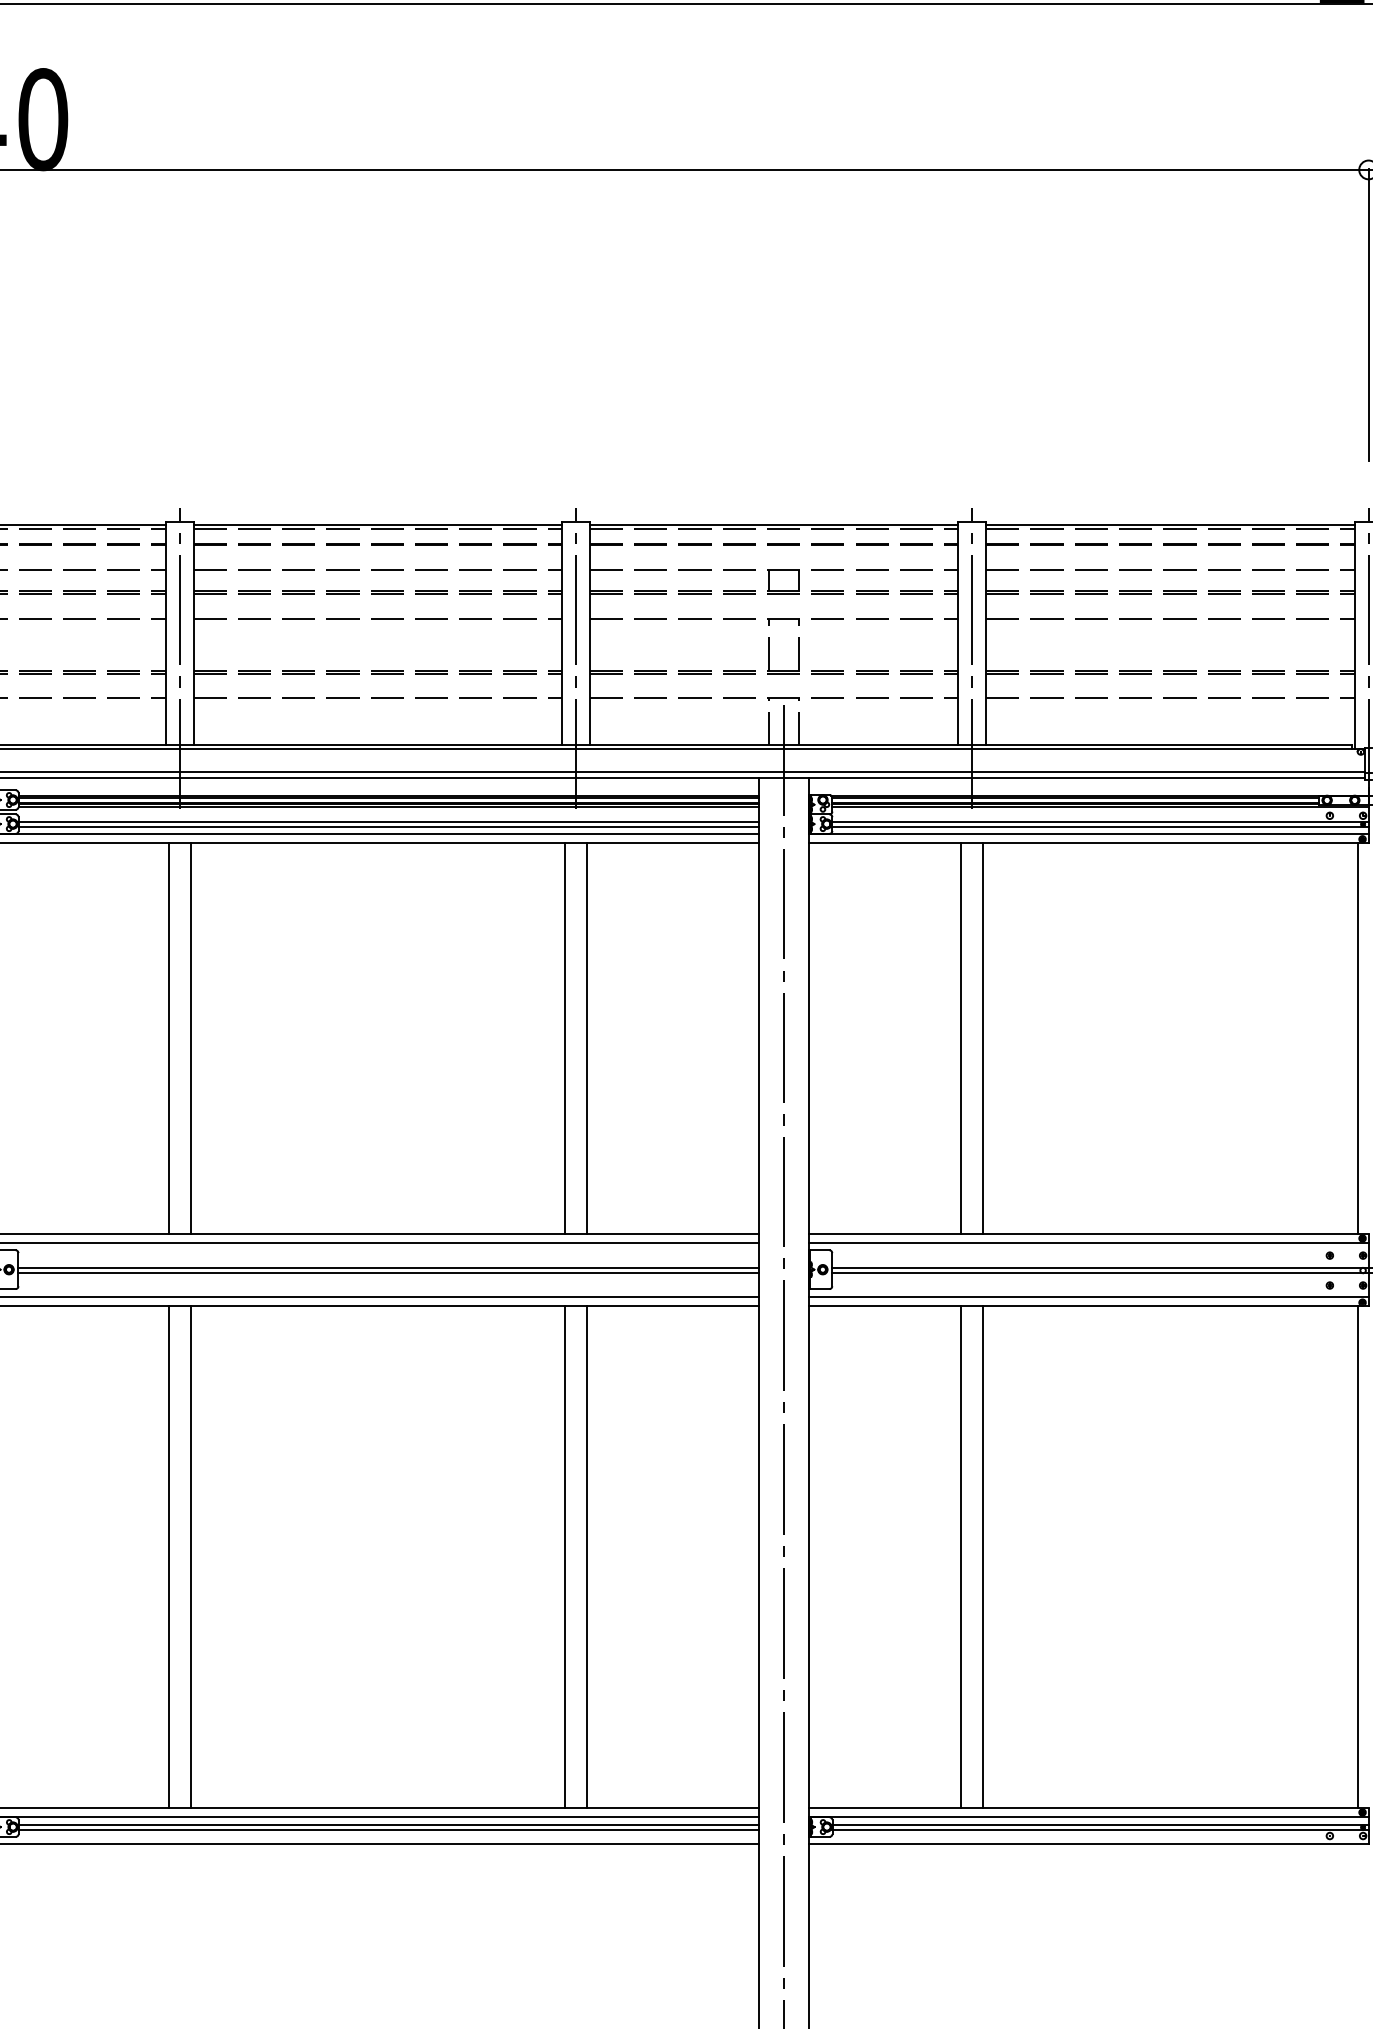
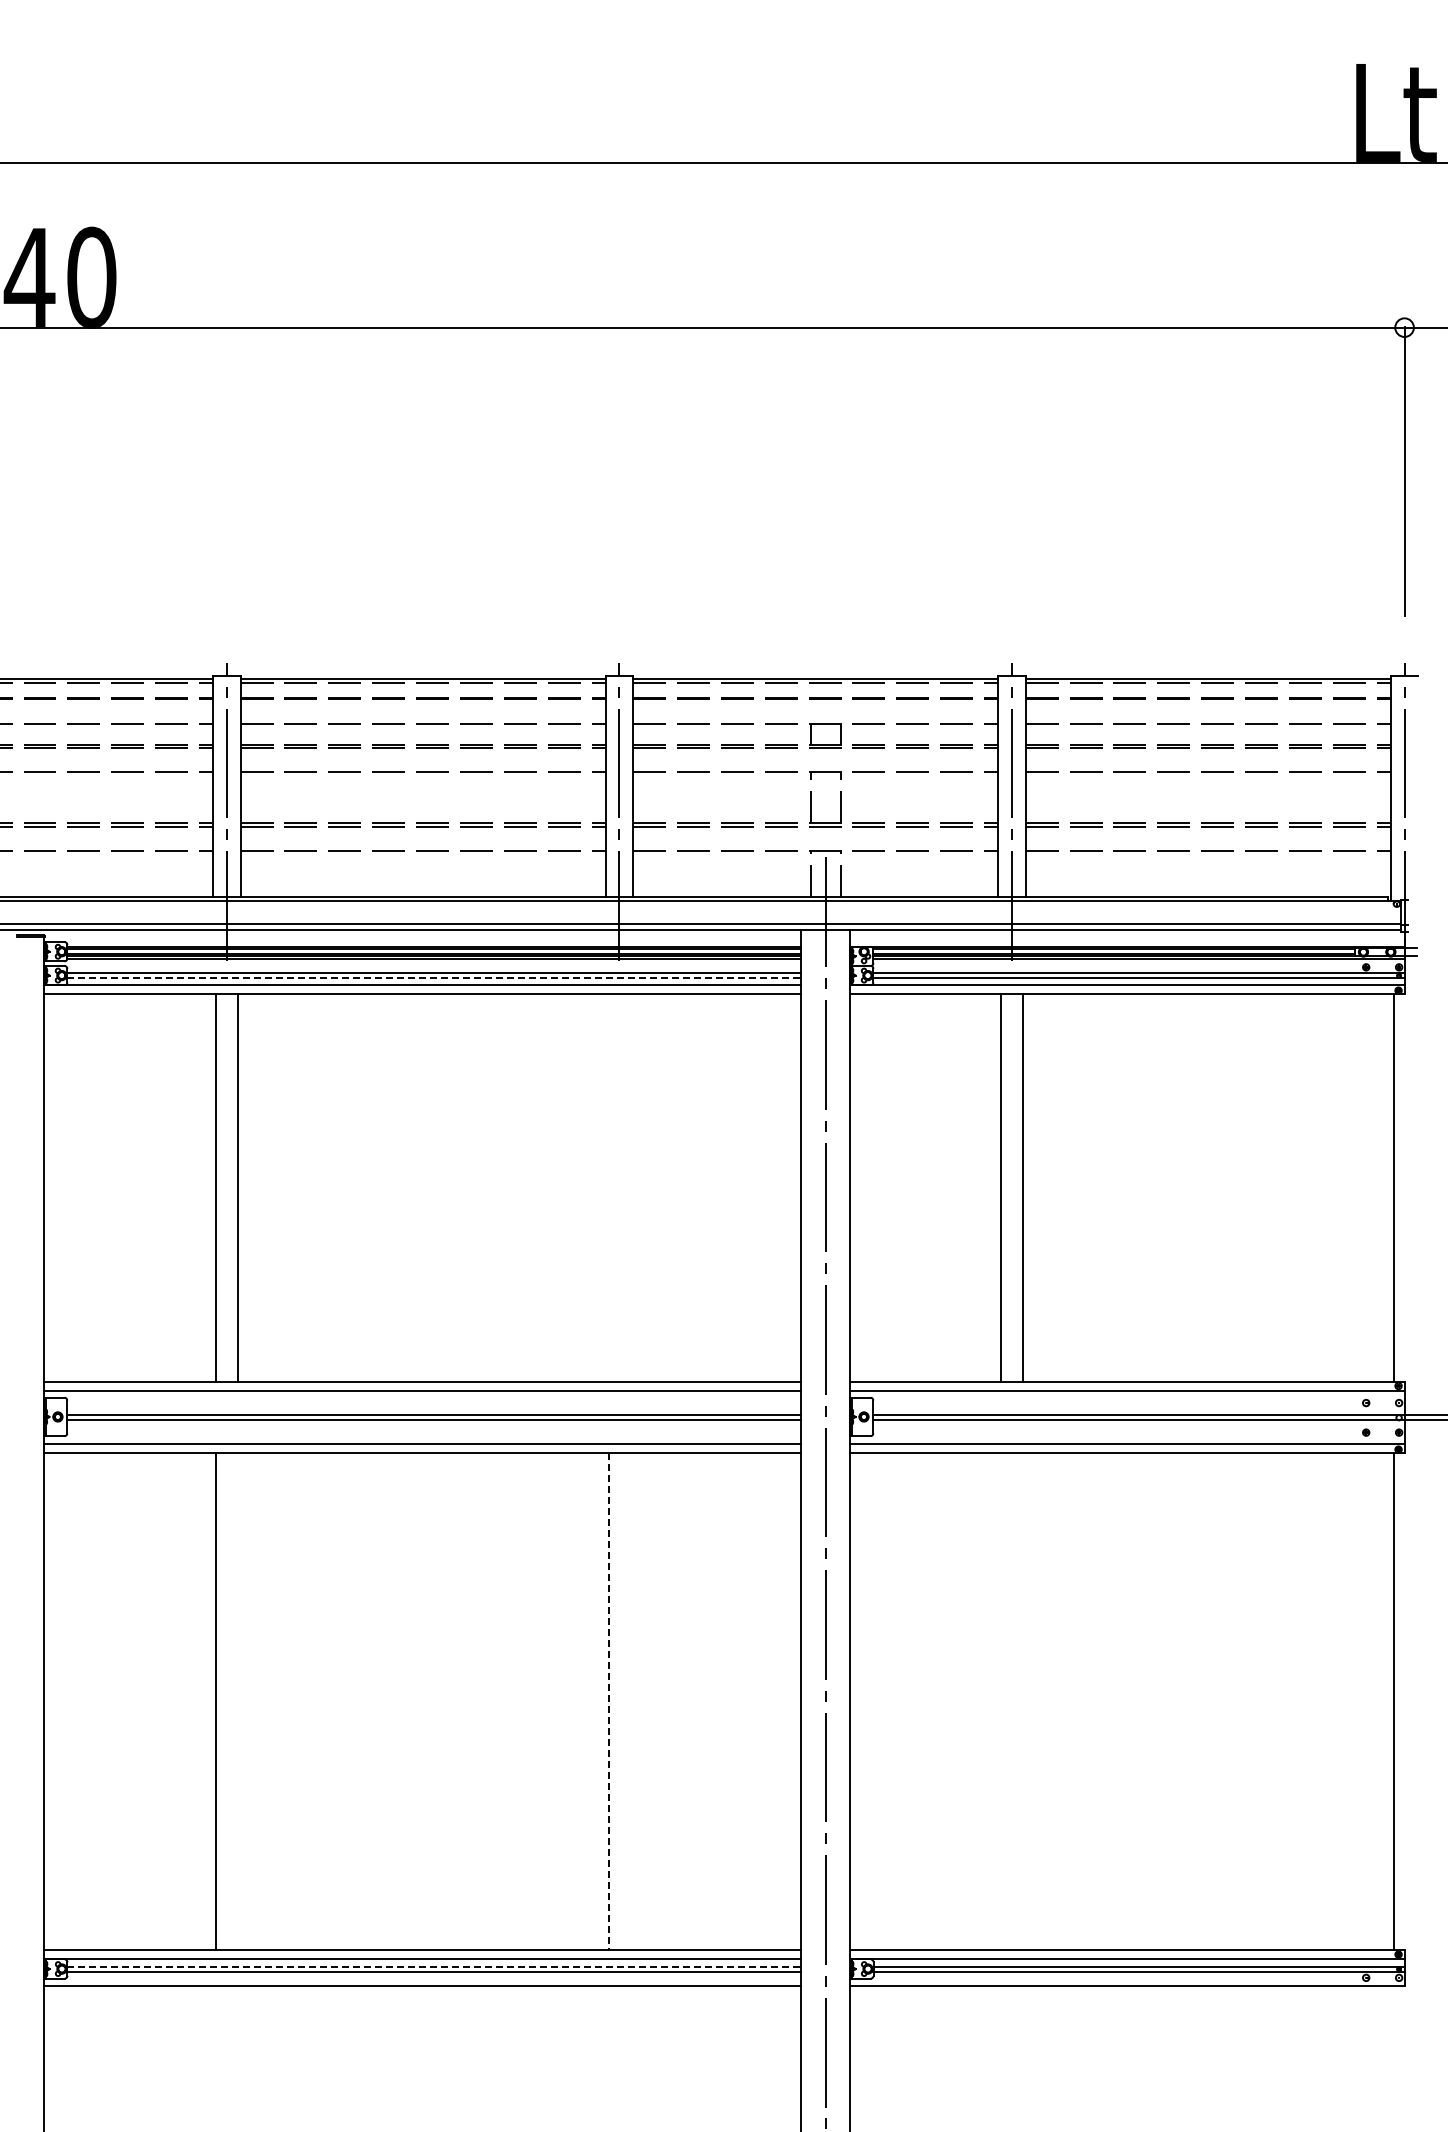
line: (389, 827) -> (434, 978), solid -> dashed
line: (564, 1038) -> (608, 1187), removed
line: (587, 1038) -> (630, 1187), removed
line: (190, 1556) -> (237, 1701), removed
line: (564, 1556) -> (608, 1701), solid -> dashed
line: (587, 1556) -> (630, 1701), removed
line: (961, 1556) -> (1001, 1701), removed
line: (982, 1556) -> (1022, 1701), removed
line: (389, 1824) -> (434, 1966), solid -> dashed

